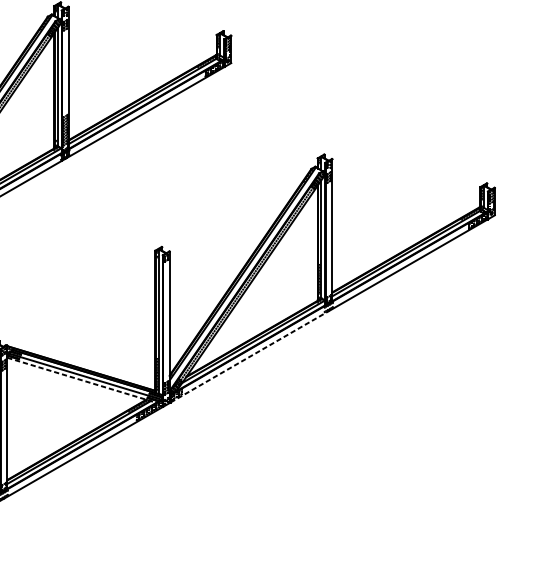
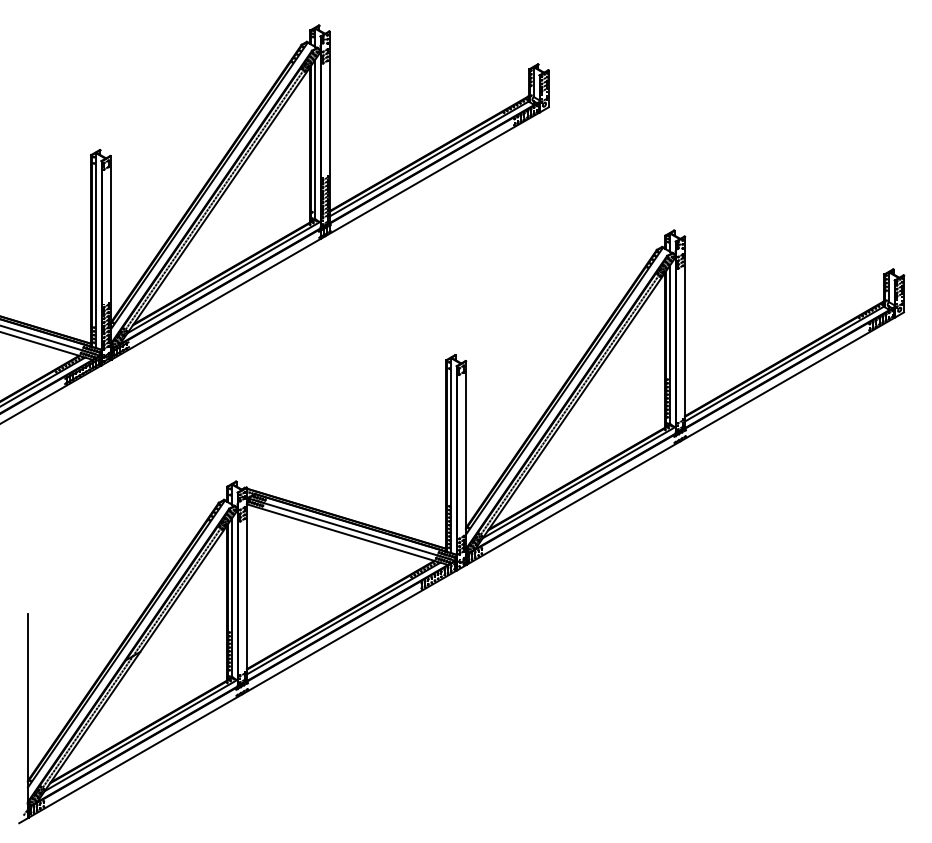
line: (250, 356) -> (574, 502), dashed -> solid
line: (81, 380) -> (347, 534), dashed -> solid

